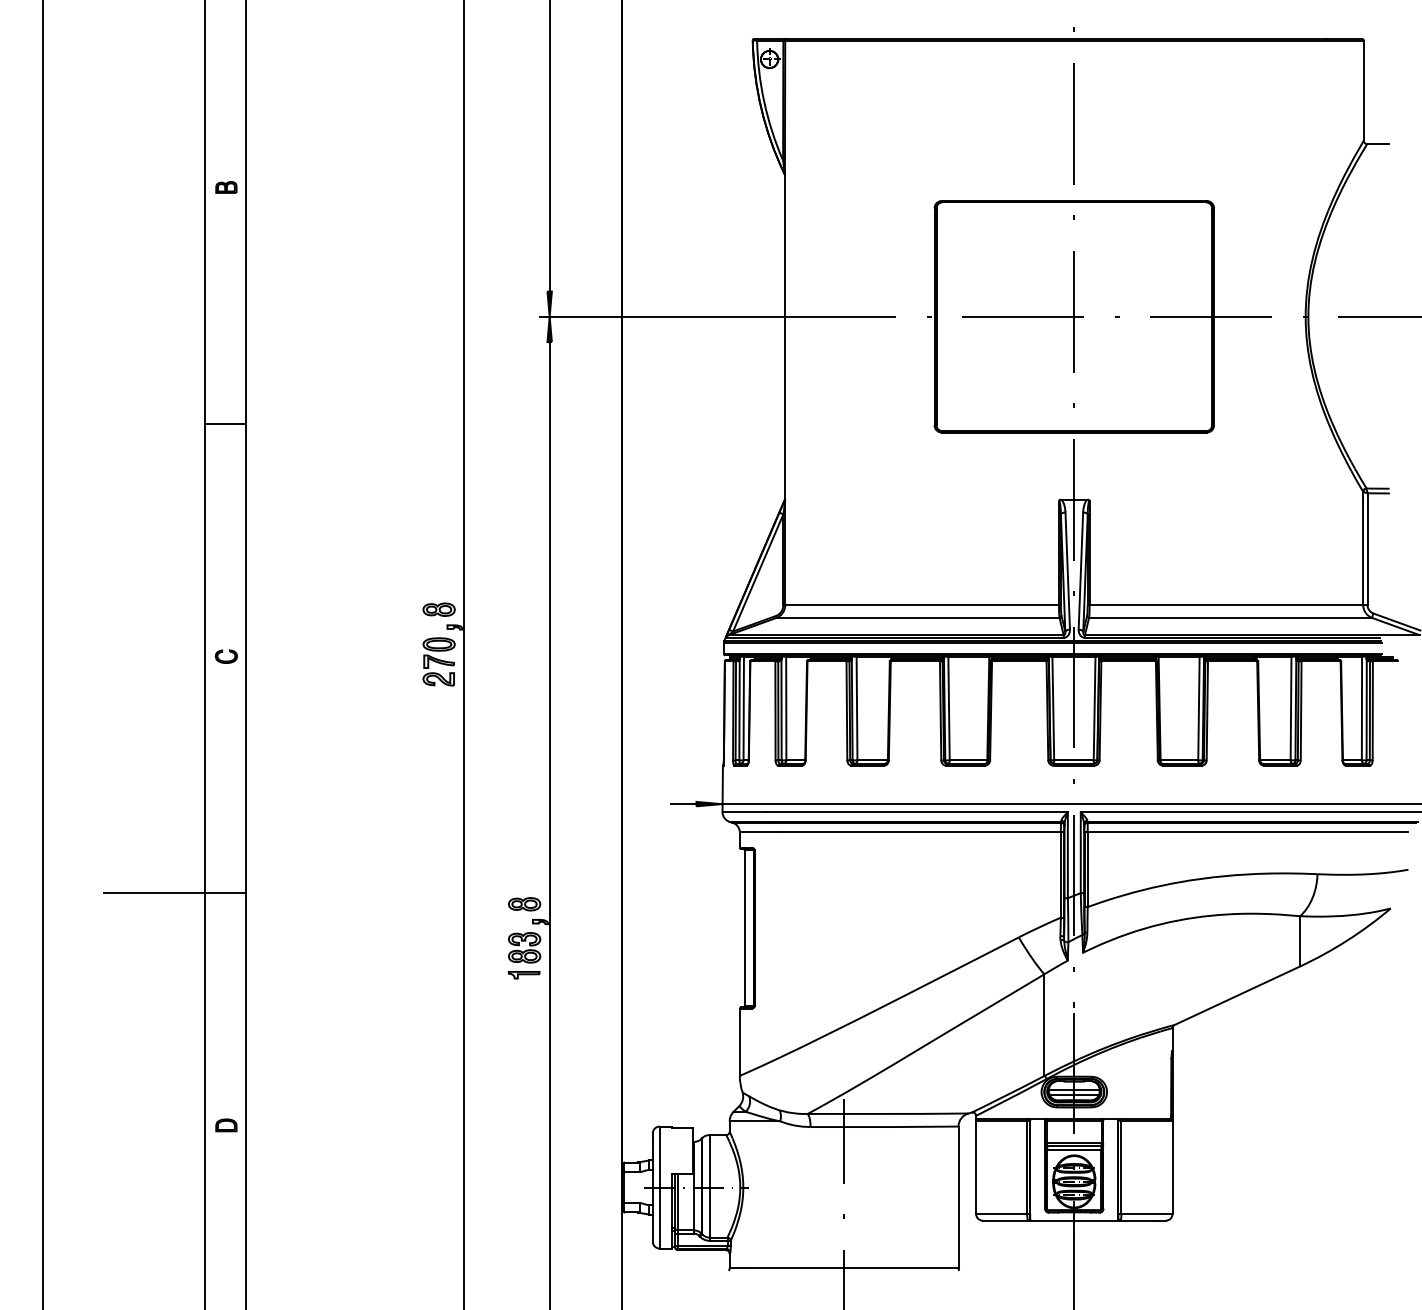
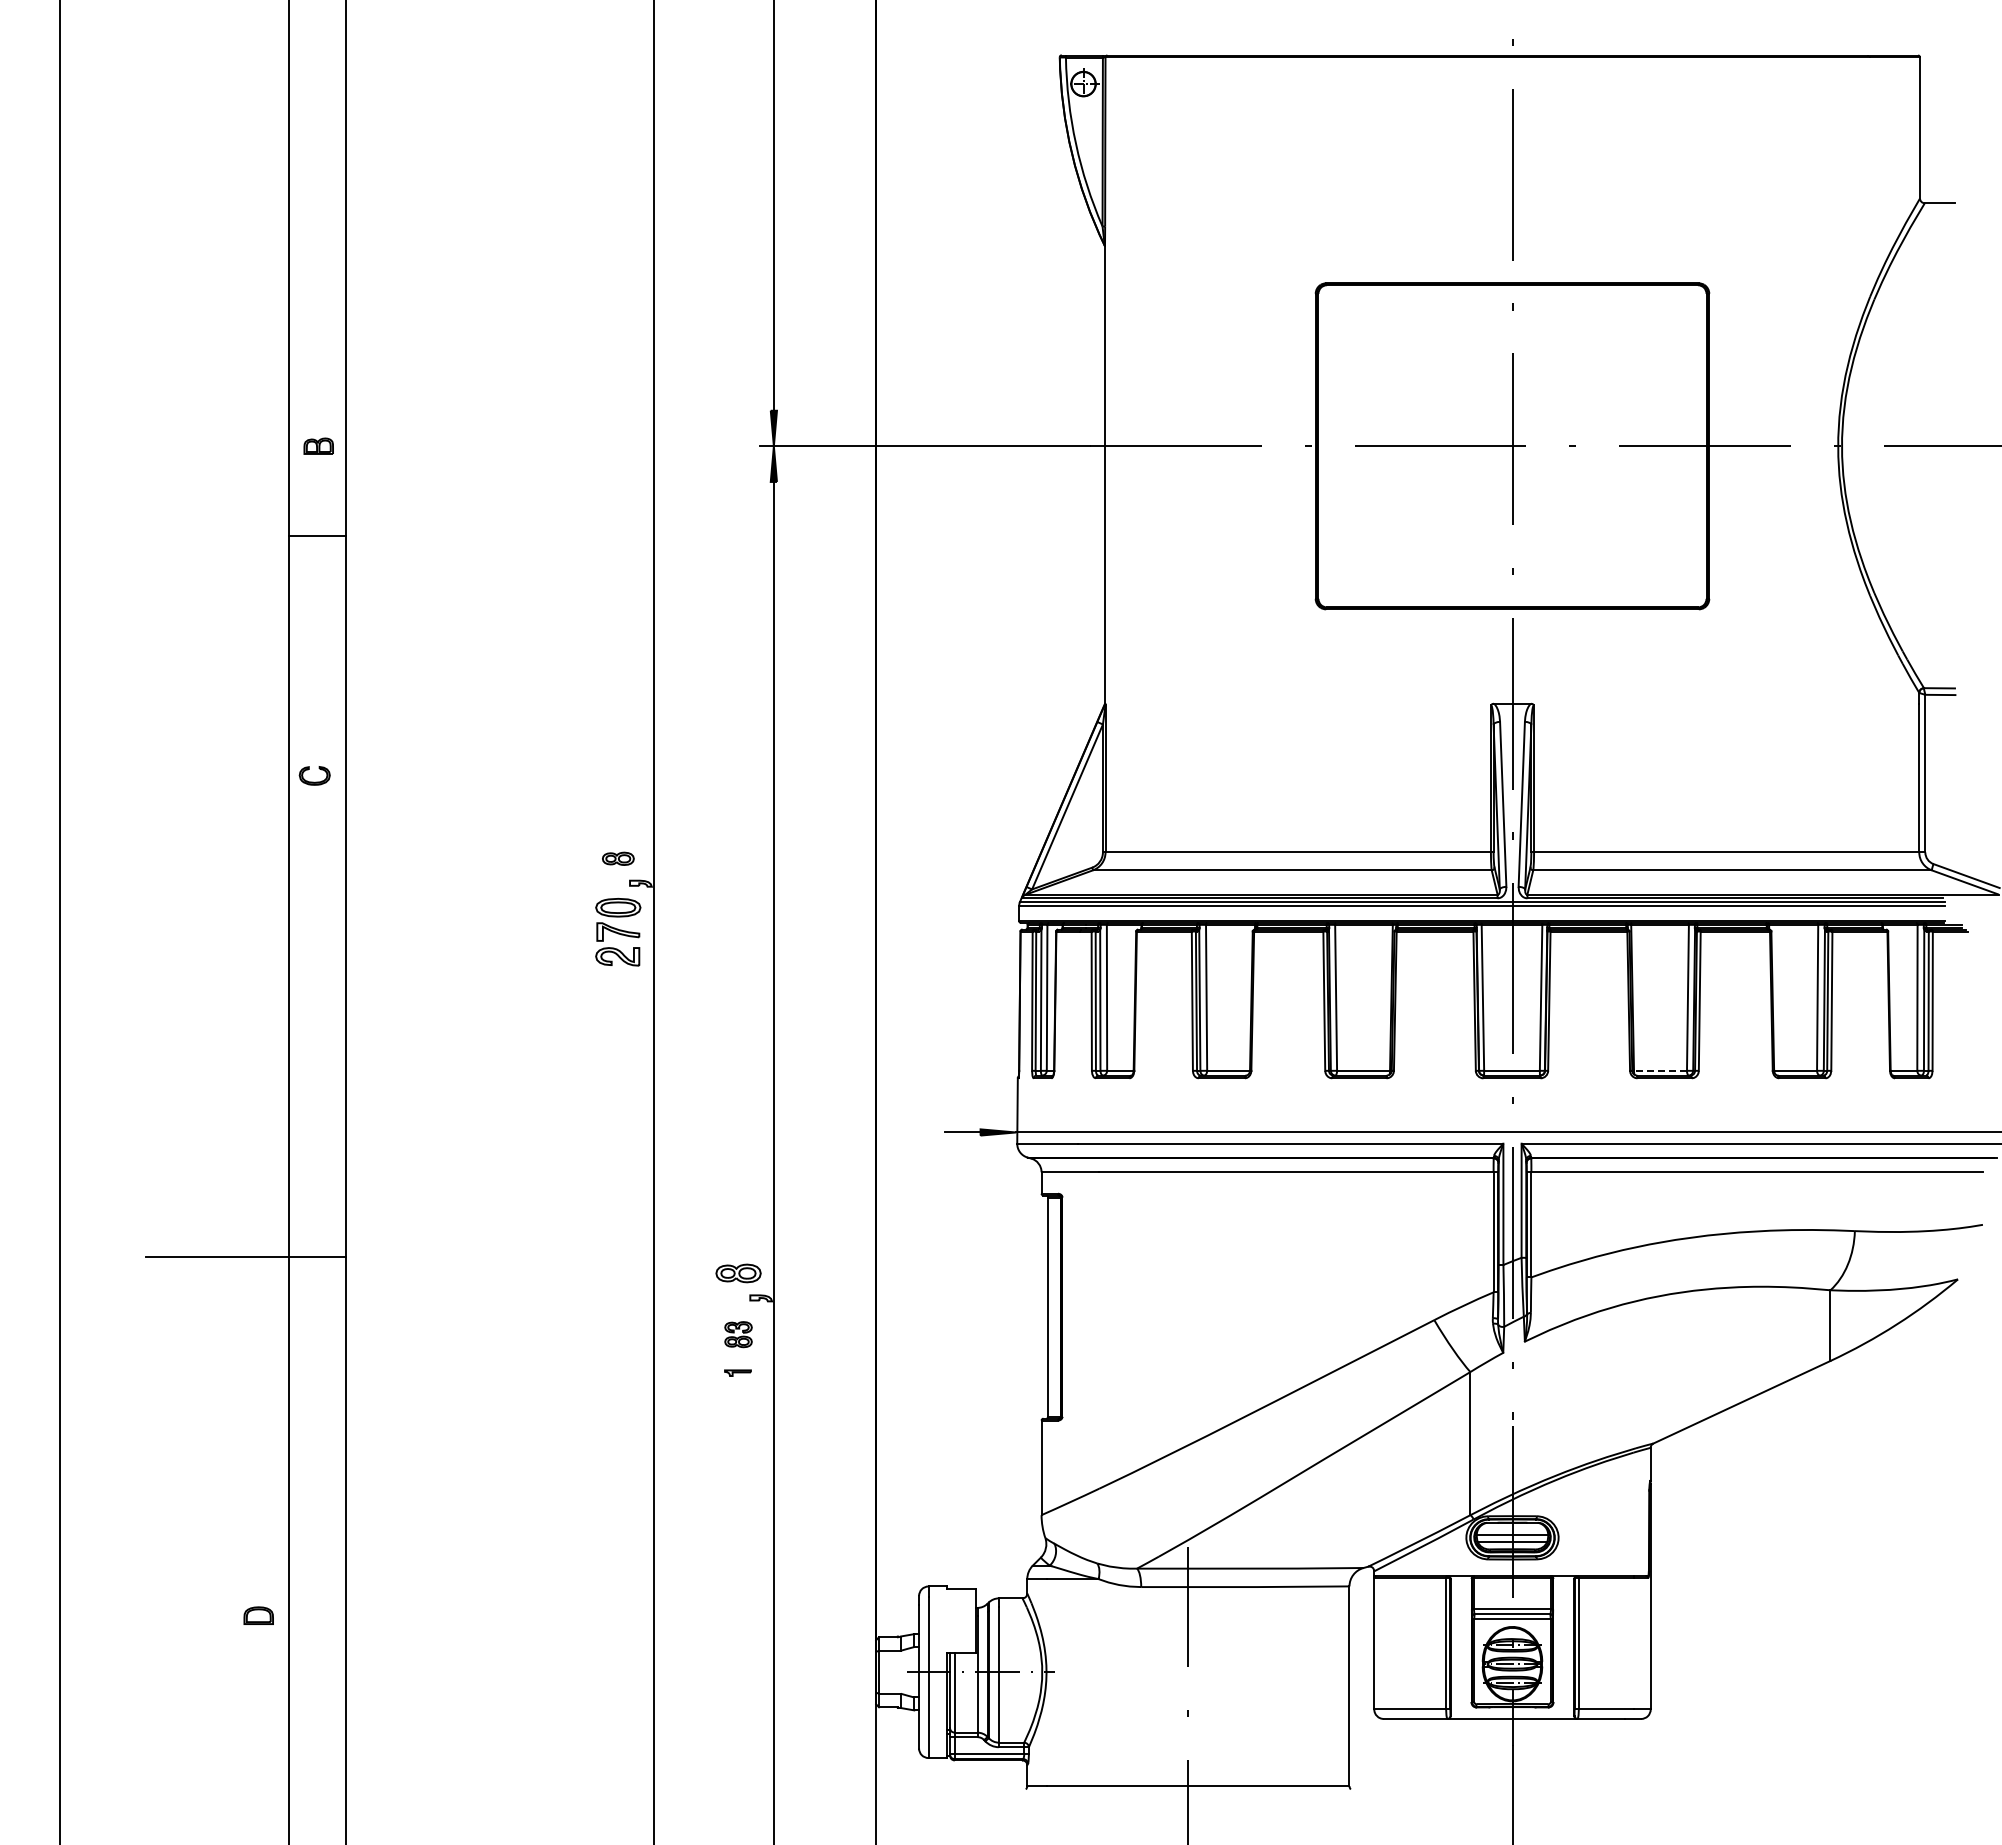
part: (226, 186) -> (318, 445), moved
line: (225, 424) -> (317, 536), moved
part: (439, 609) -> (618, 858), size x0.7
part: (226, 656) -> (314, 775), moved
line: (1179, 760) -> (1660, 1070), solid -> dashed
part: (524, 947) -> (738, 1334), size x0.6
part: (523, 974) -> (737, 1372), size x0.6
part: (226, 1125) -> (258, 1615), moved

